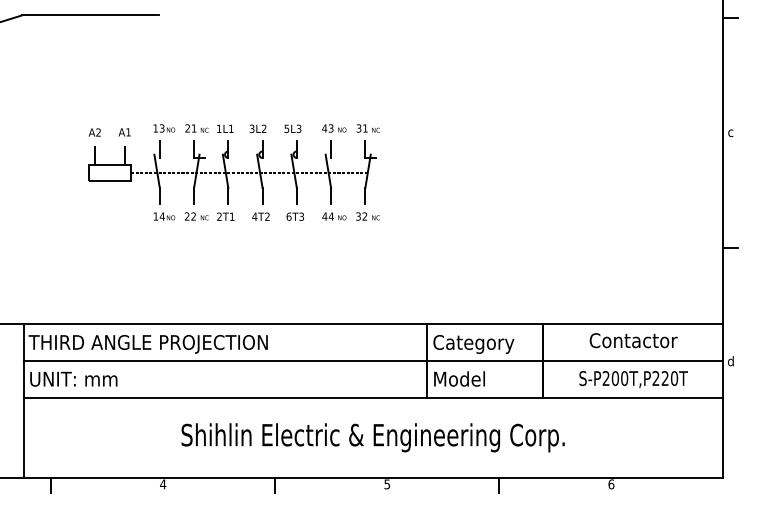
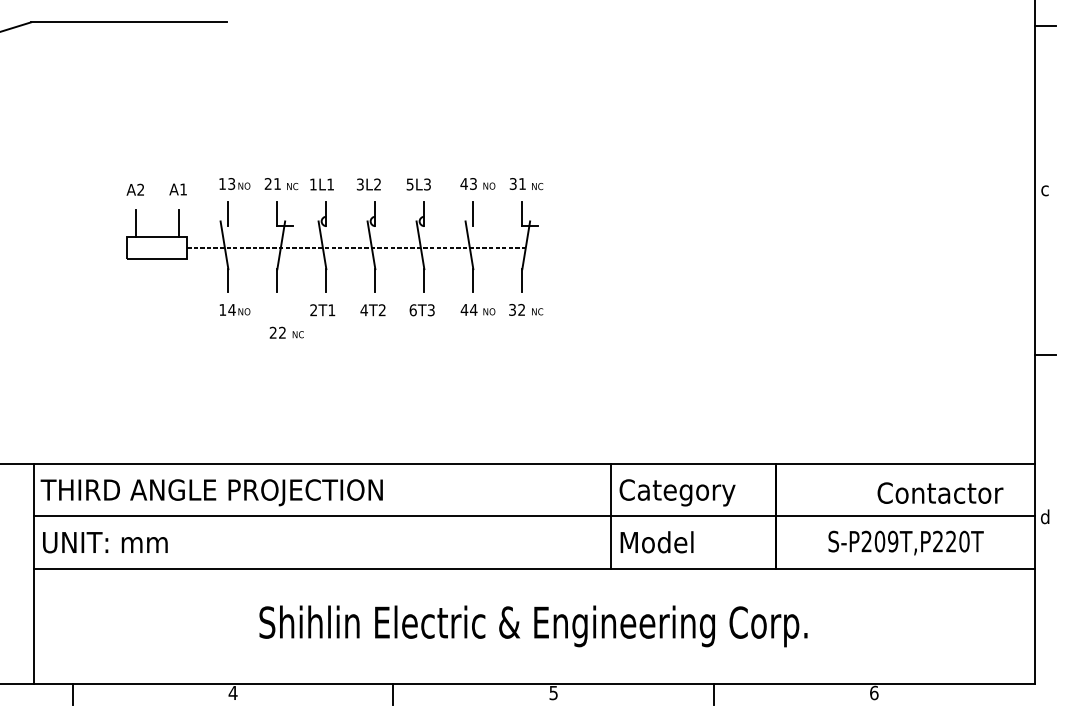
text: (196, 216) -> (286, 332), moved
text: (633, 340) -> (940, 492), moved
text: (624, 378) -> (892, 541), S-P200T,P220T -> S-P209T,P220T

